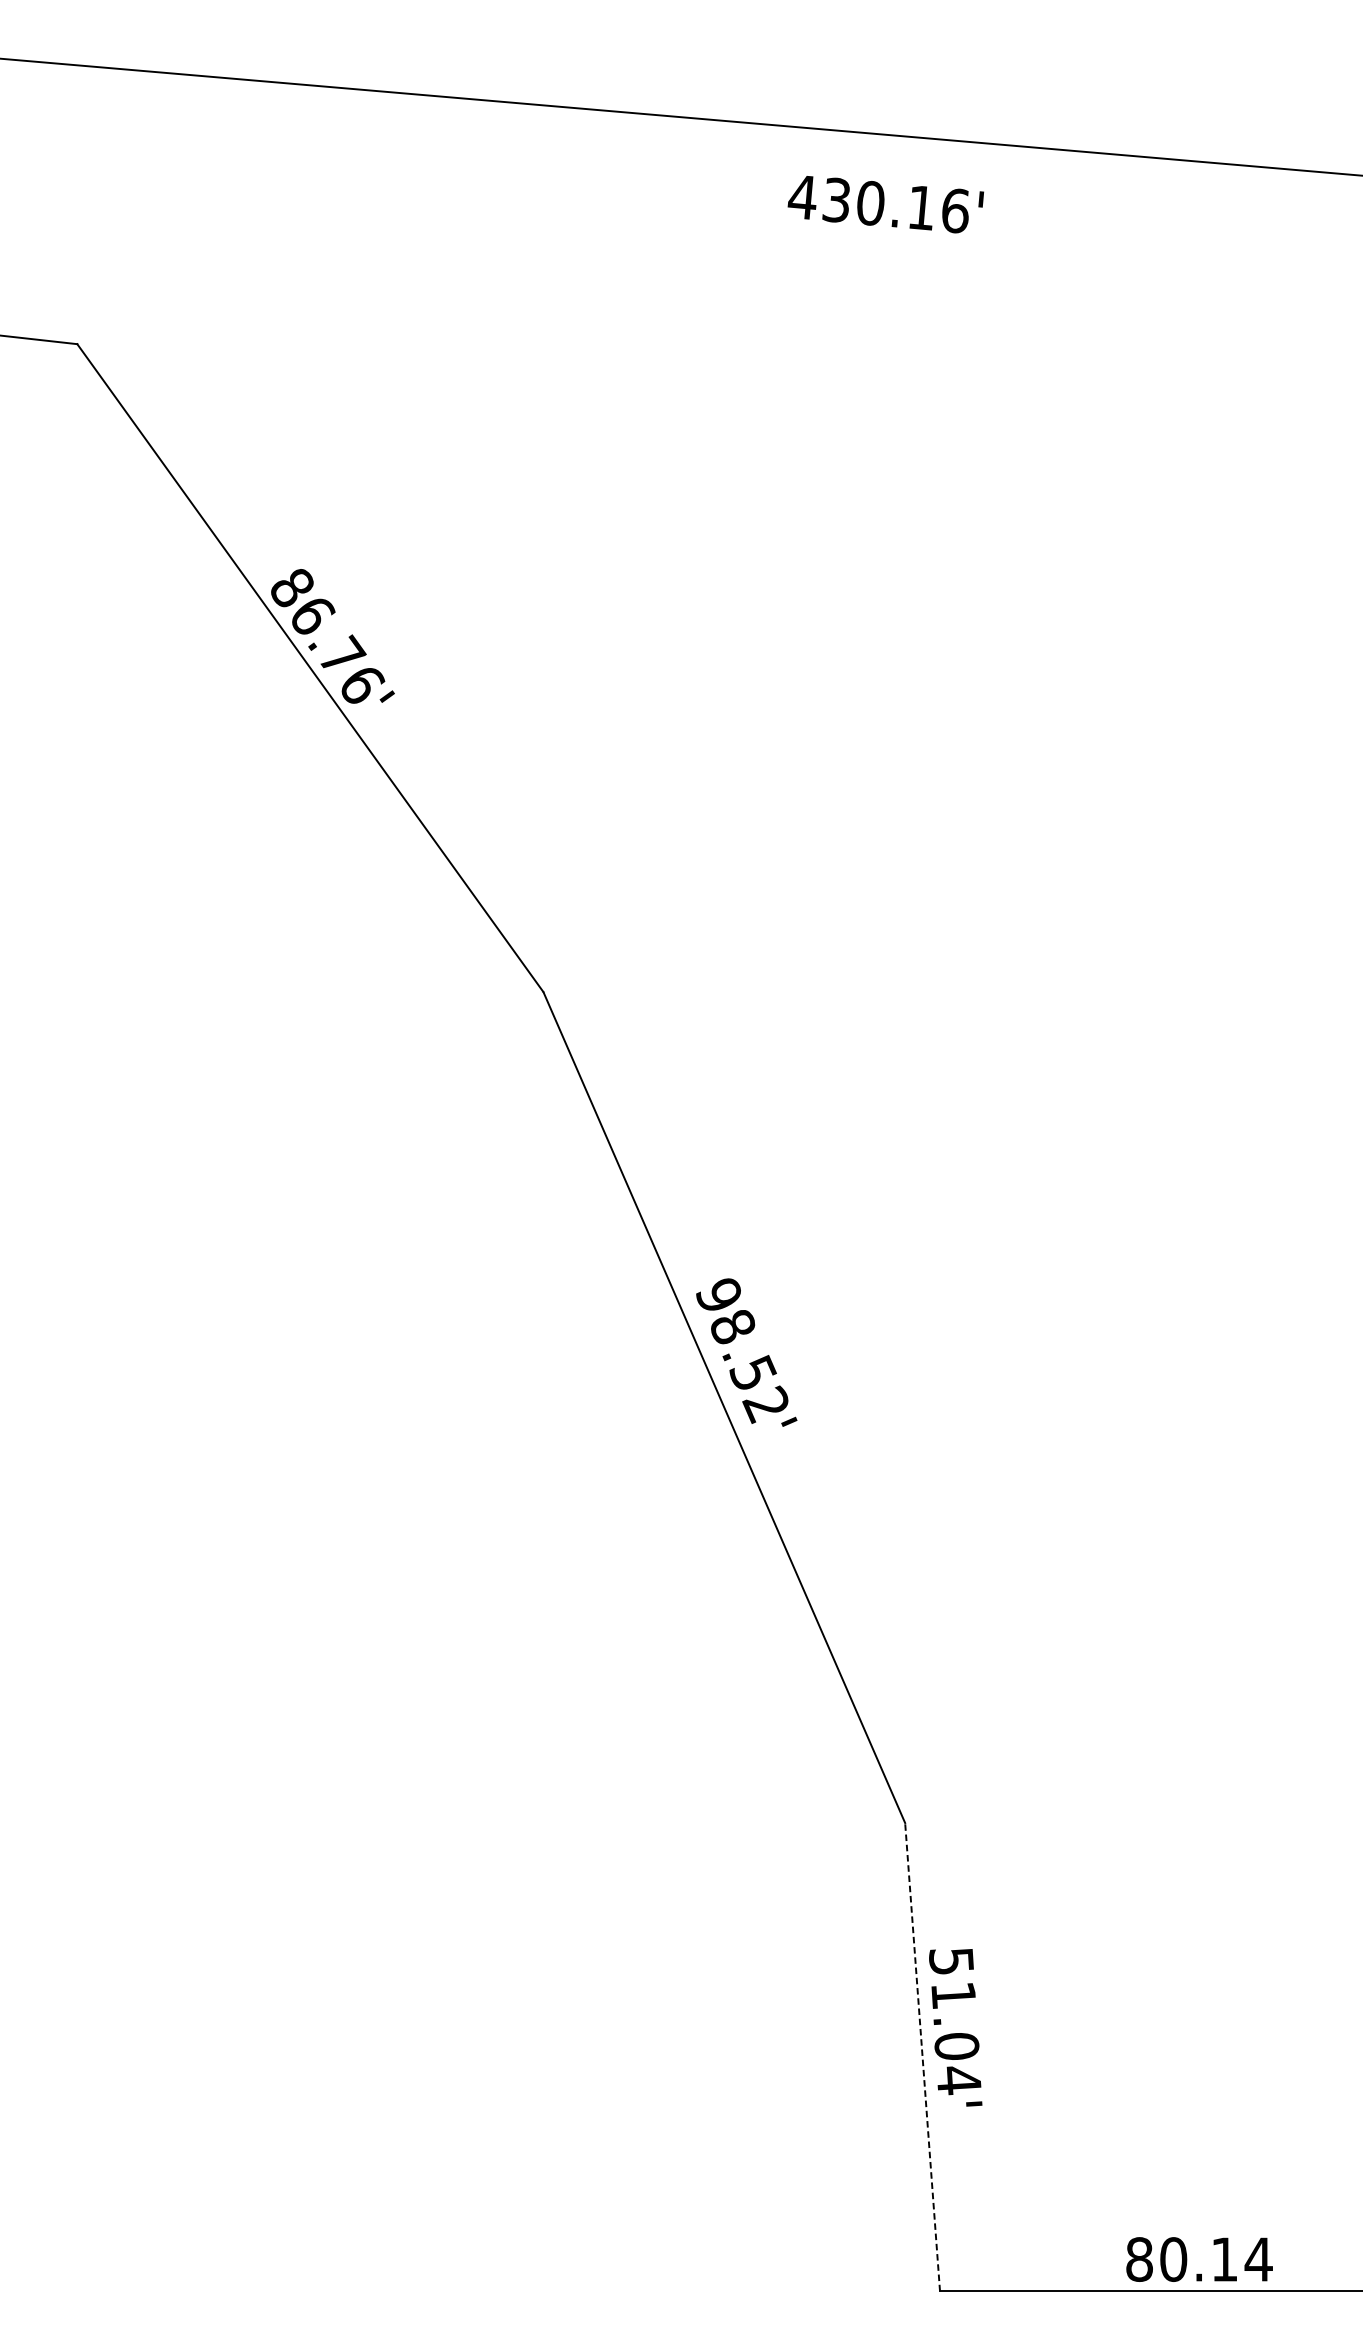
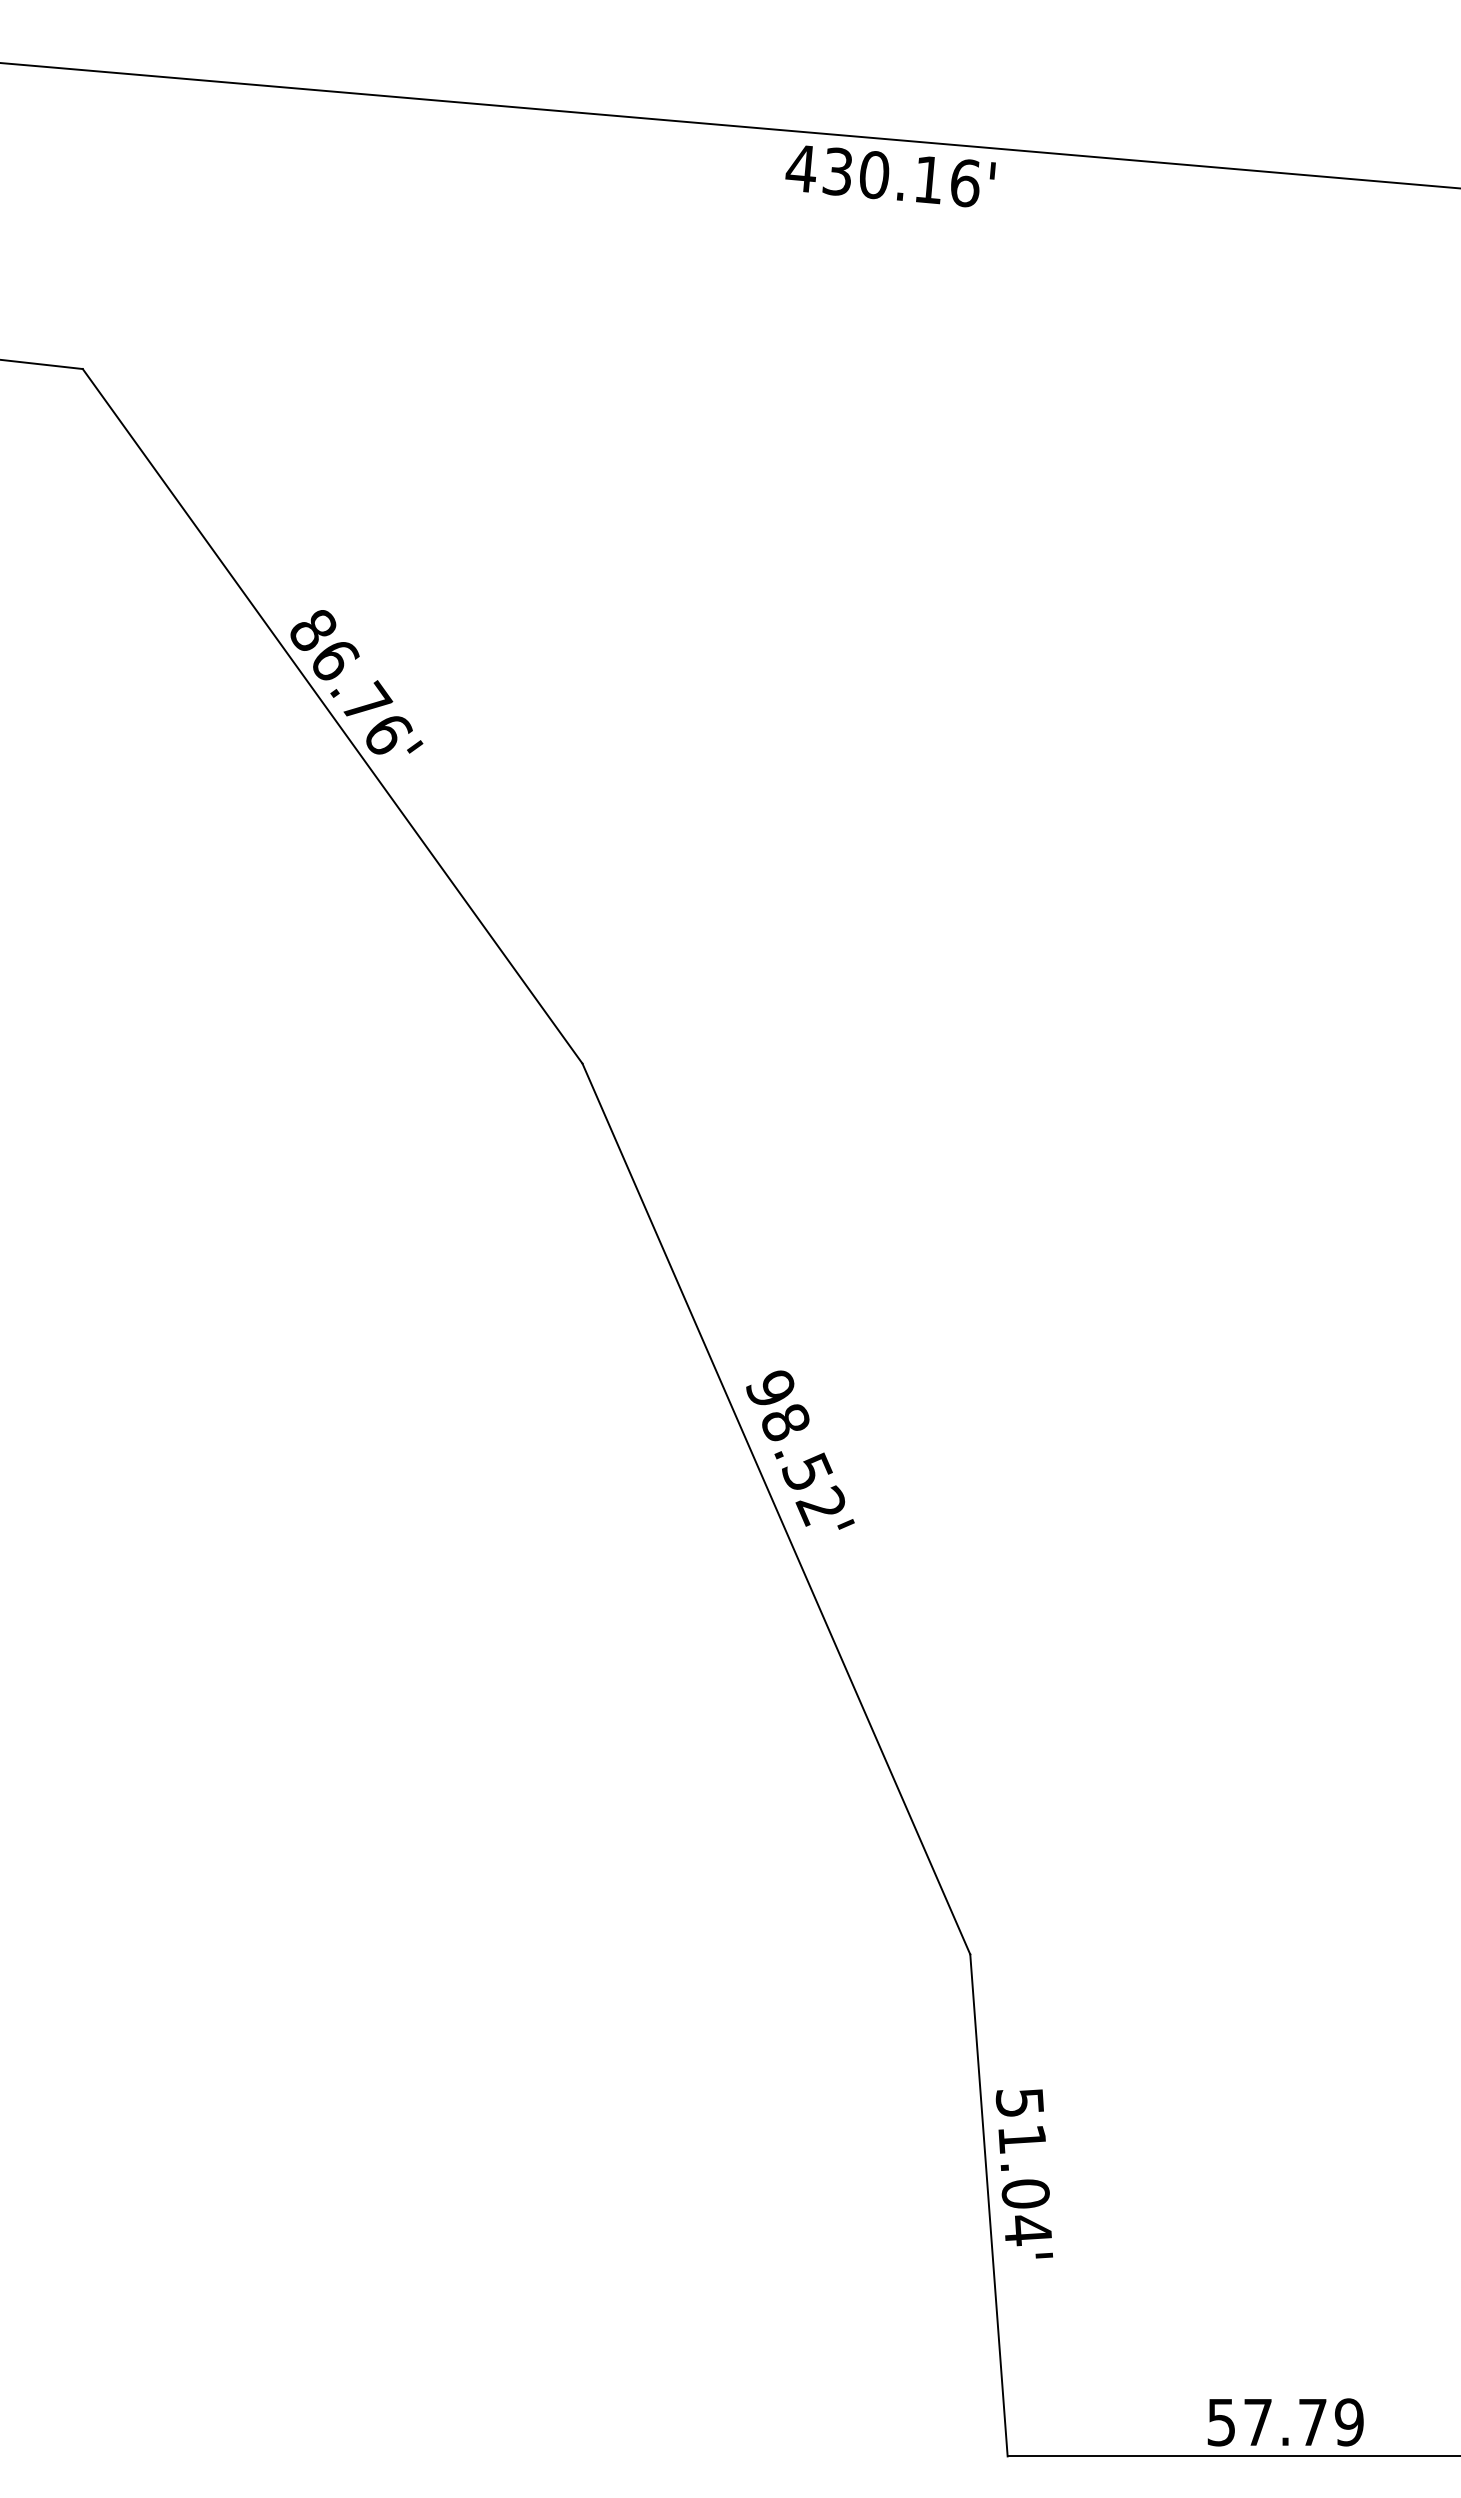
text: (885, 204) -> (890, 176), moved
line: (922, 2057) -> (988, 2205), dashed -> solid
text: (1199, 2259) -> (1285, 2422), 80.14 -> 57.79

